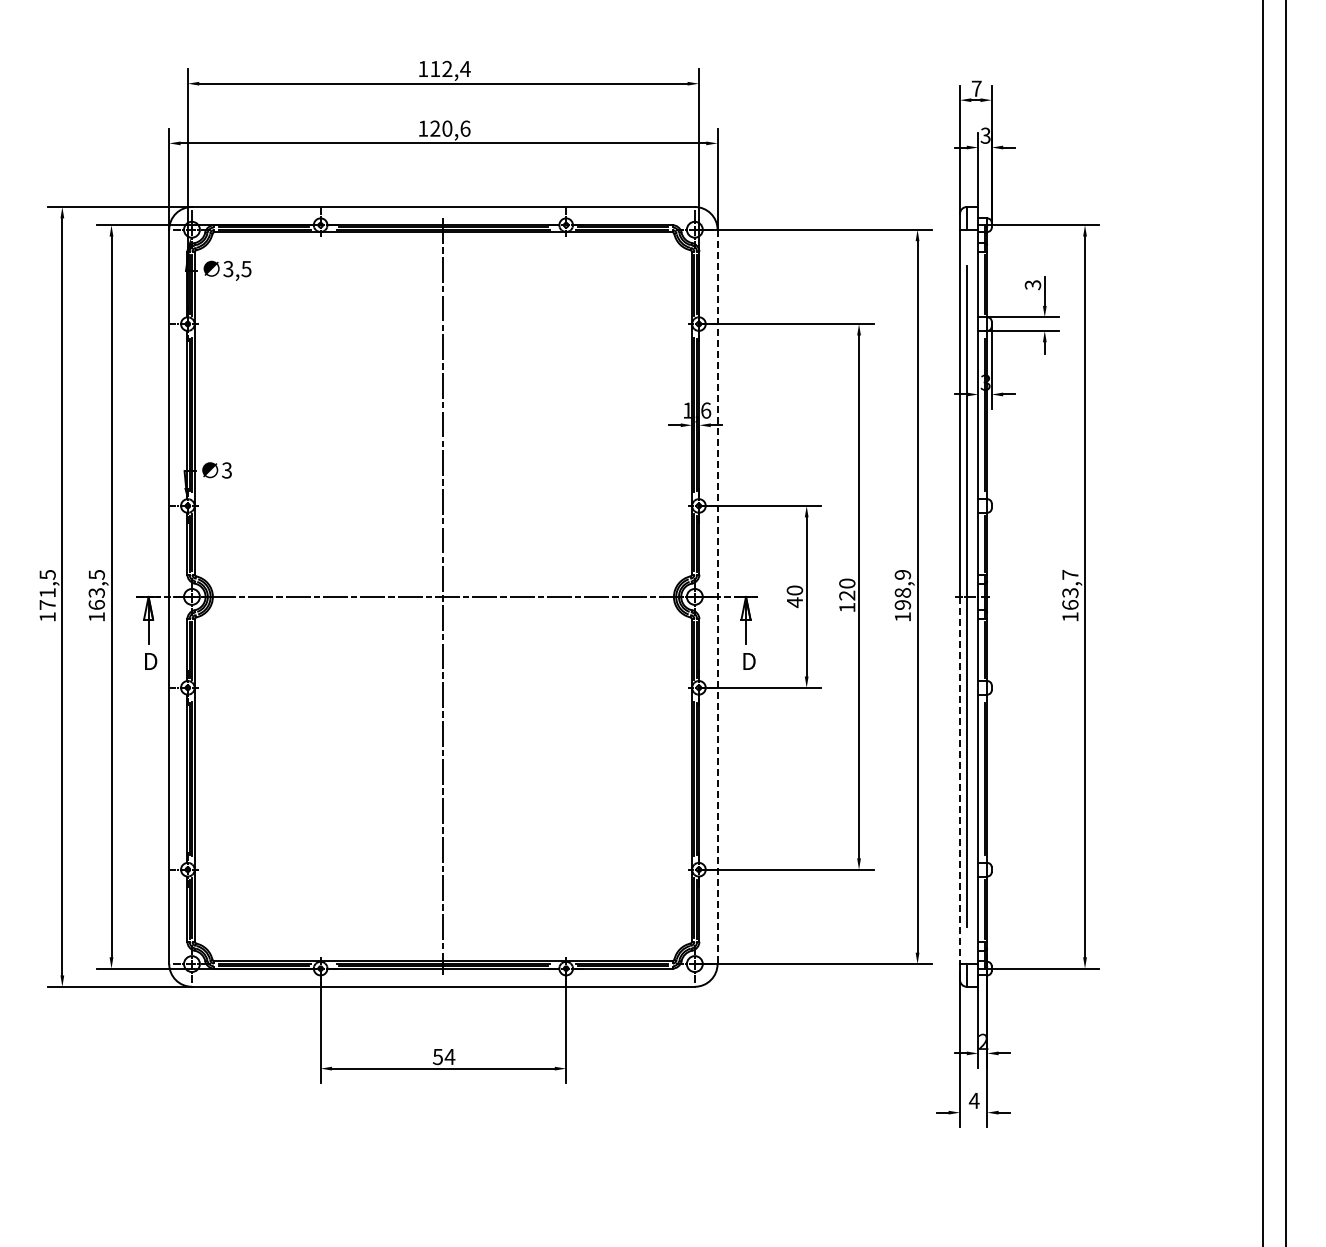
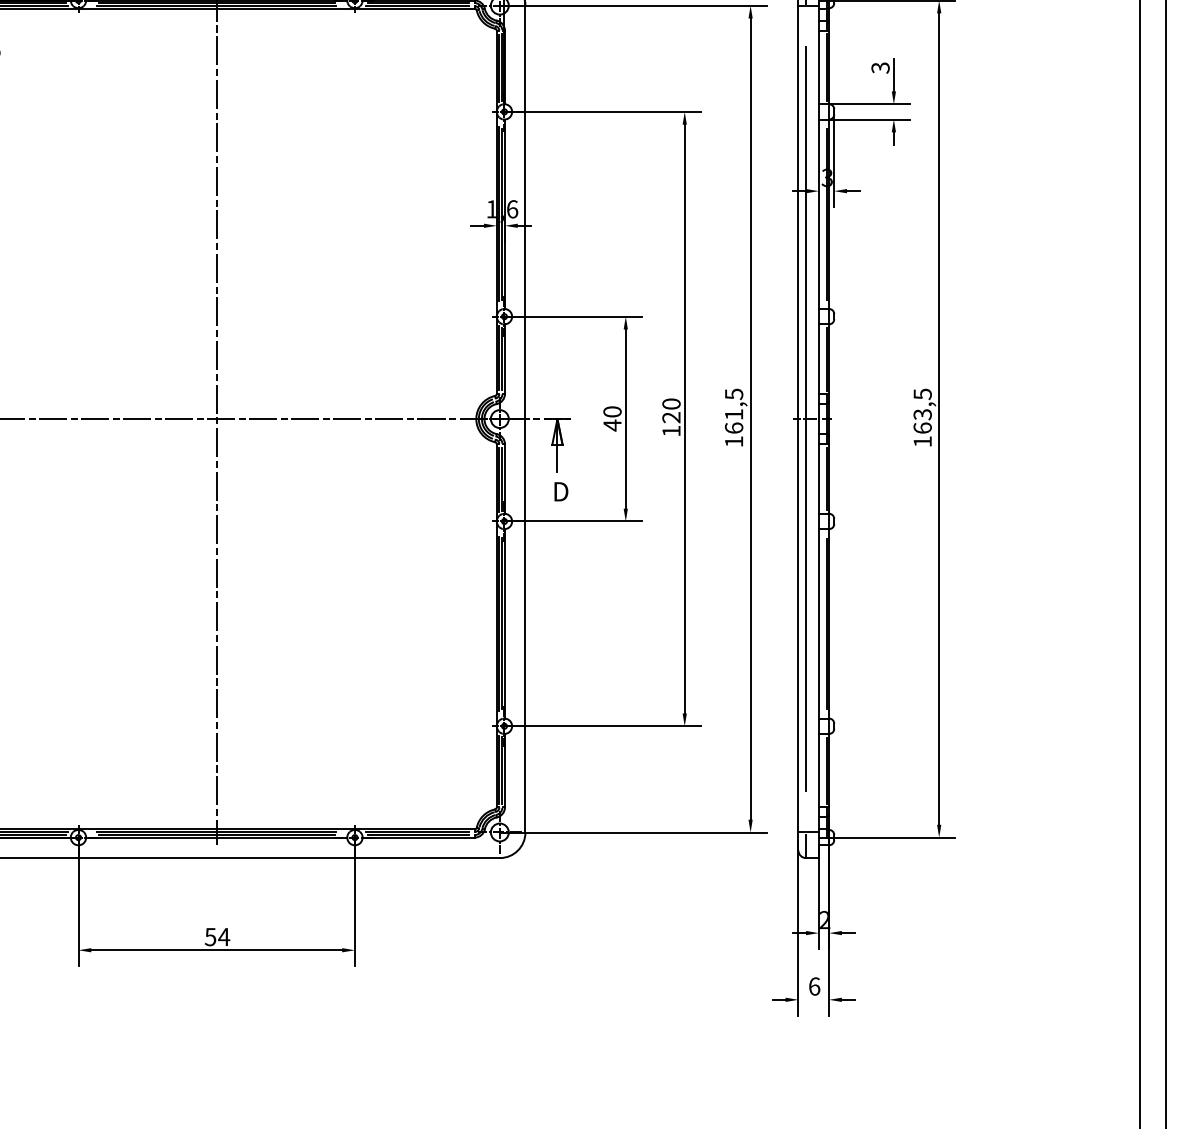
text: (1070, 574) -> (922, 393), 163,7 -> 163,5
text: (902, 589) -> (733, 410), 198,9 -> 161,5
line: (717, 597) -> (525, 419), dashed -> solid
line: (960, 780) -> (798, 625), dashed -> solid
text: (973, 1100) -> (813, 986), 4 -> 6

